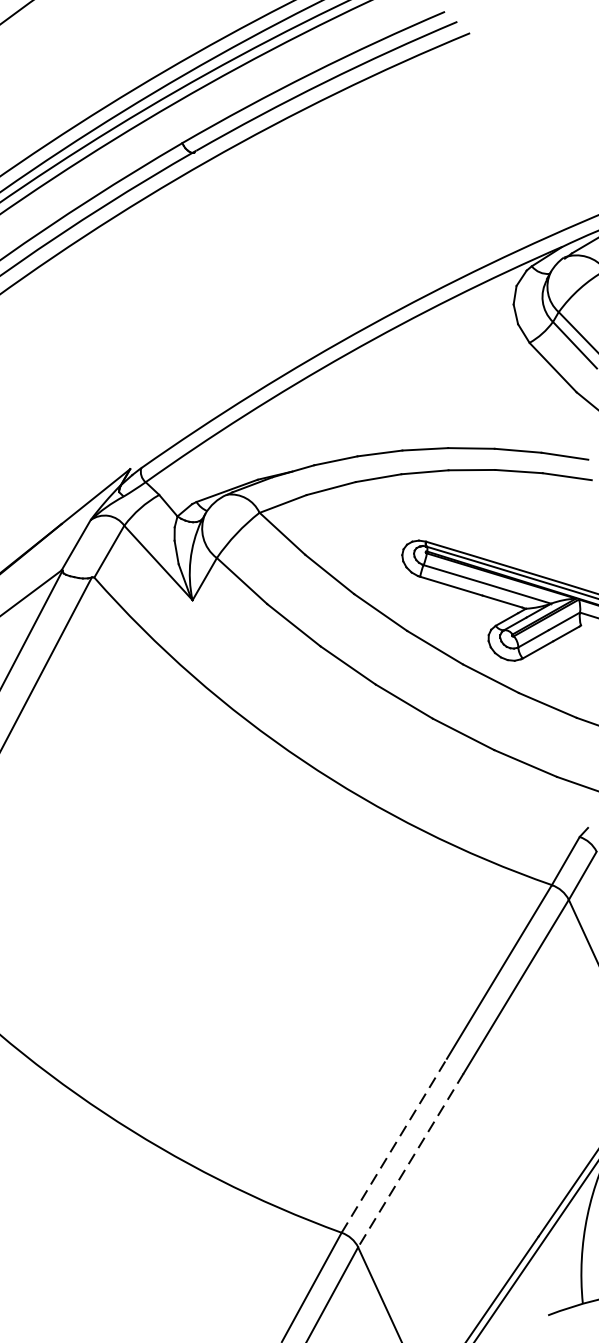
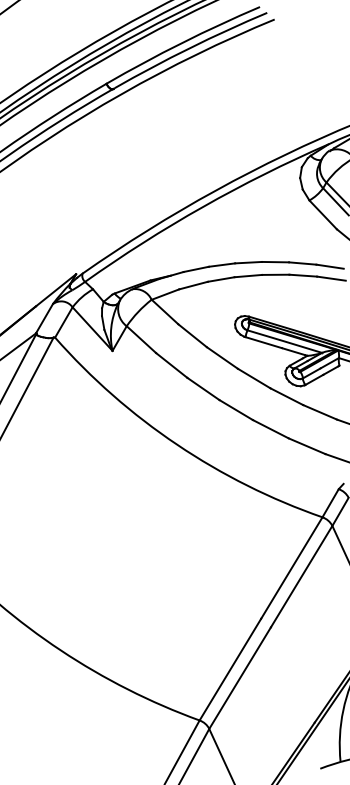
line: (394, 1145) -> (230, 669), dashed -> solid
line: (409, 1160) -> (239, 678), dashed -> solid

